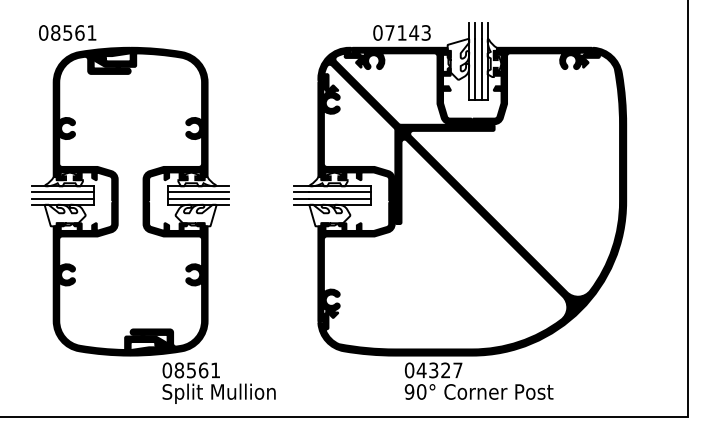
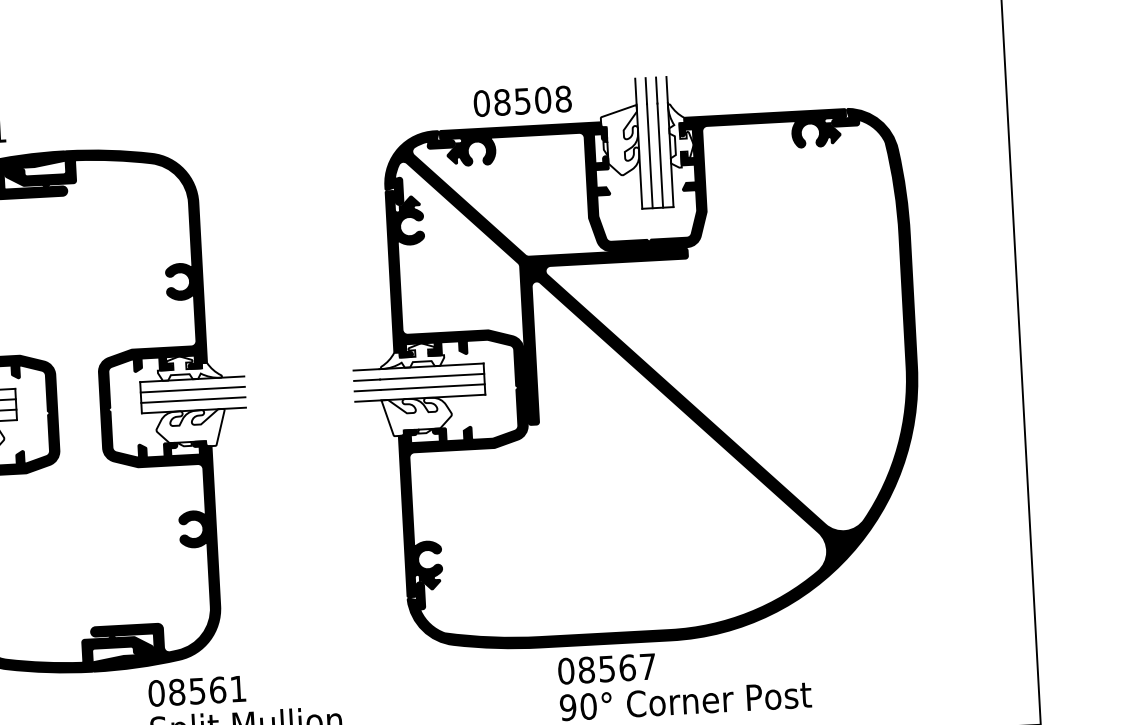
text: (407, 32) -> (531, 100), 07143 -> 08508
text: (433, 370) -> (606, 669), 04327 -> 08567

